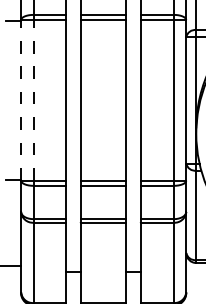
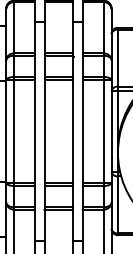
line: (21, 100) -> (6, 131), dashed -> solid
line: (34, 100) -> (14, 131), dashed -> solid

